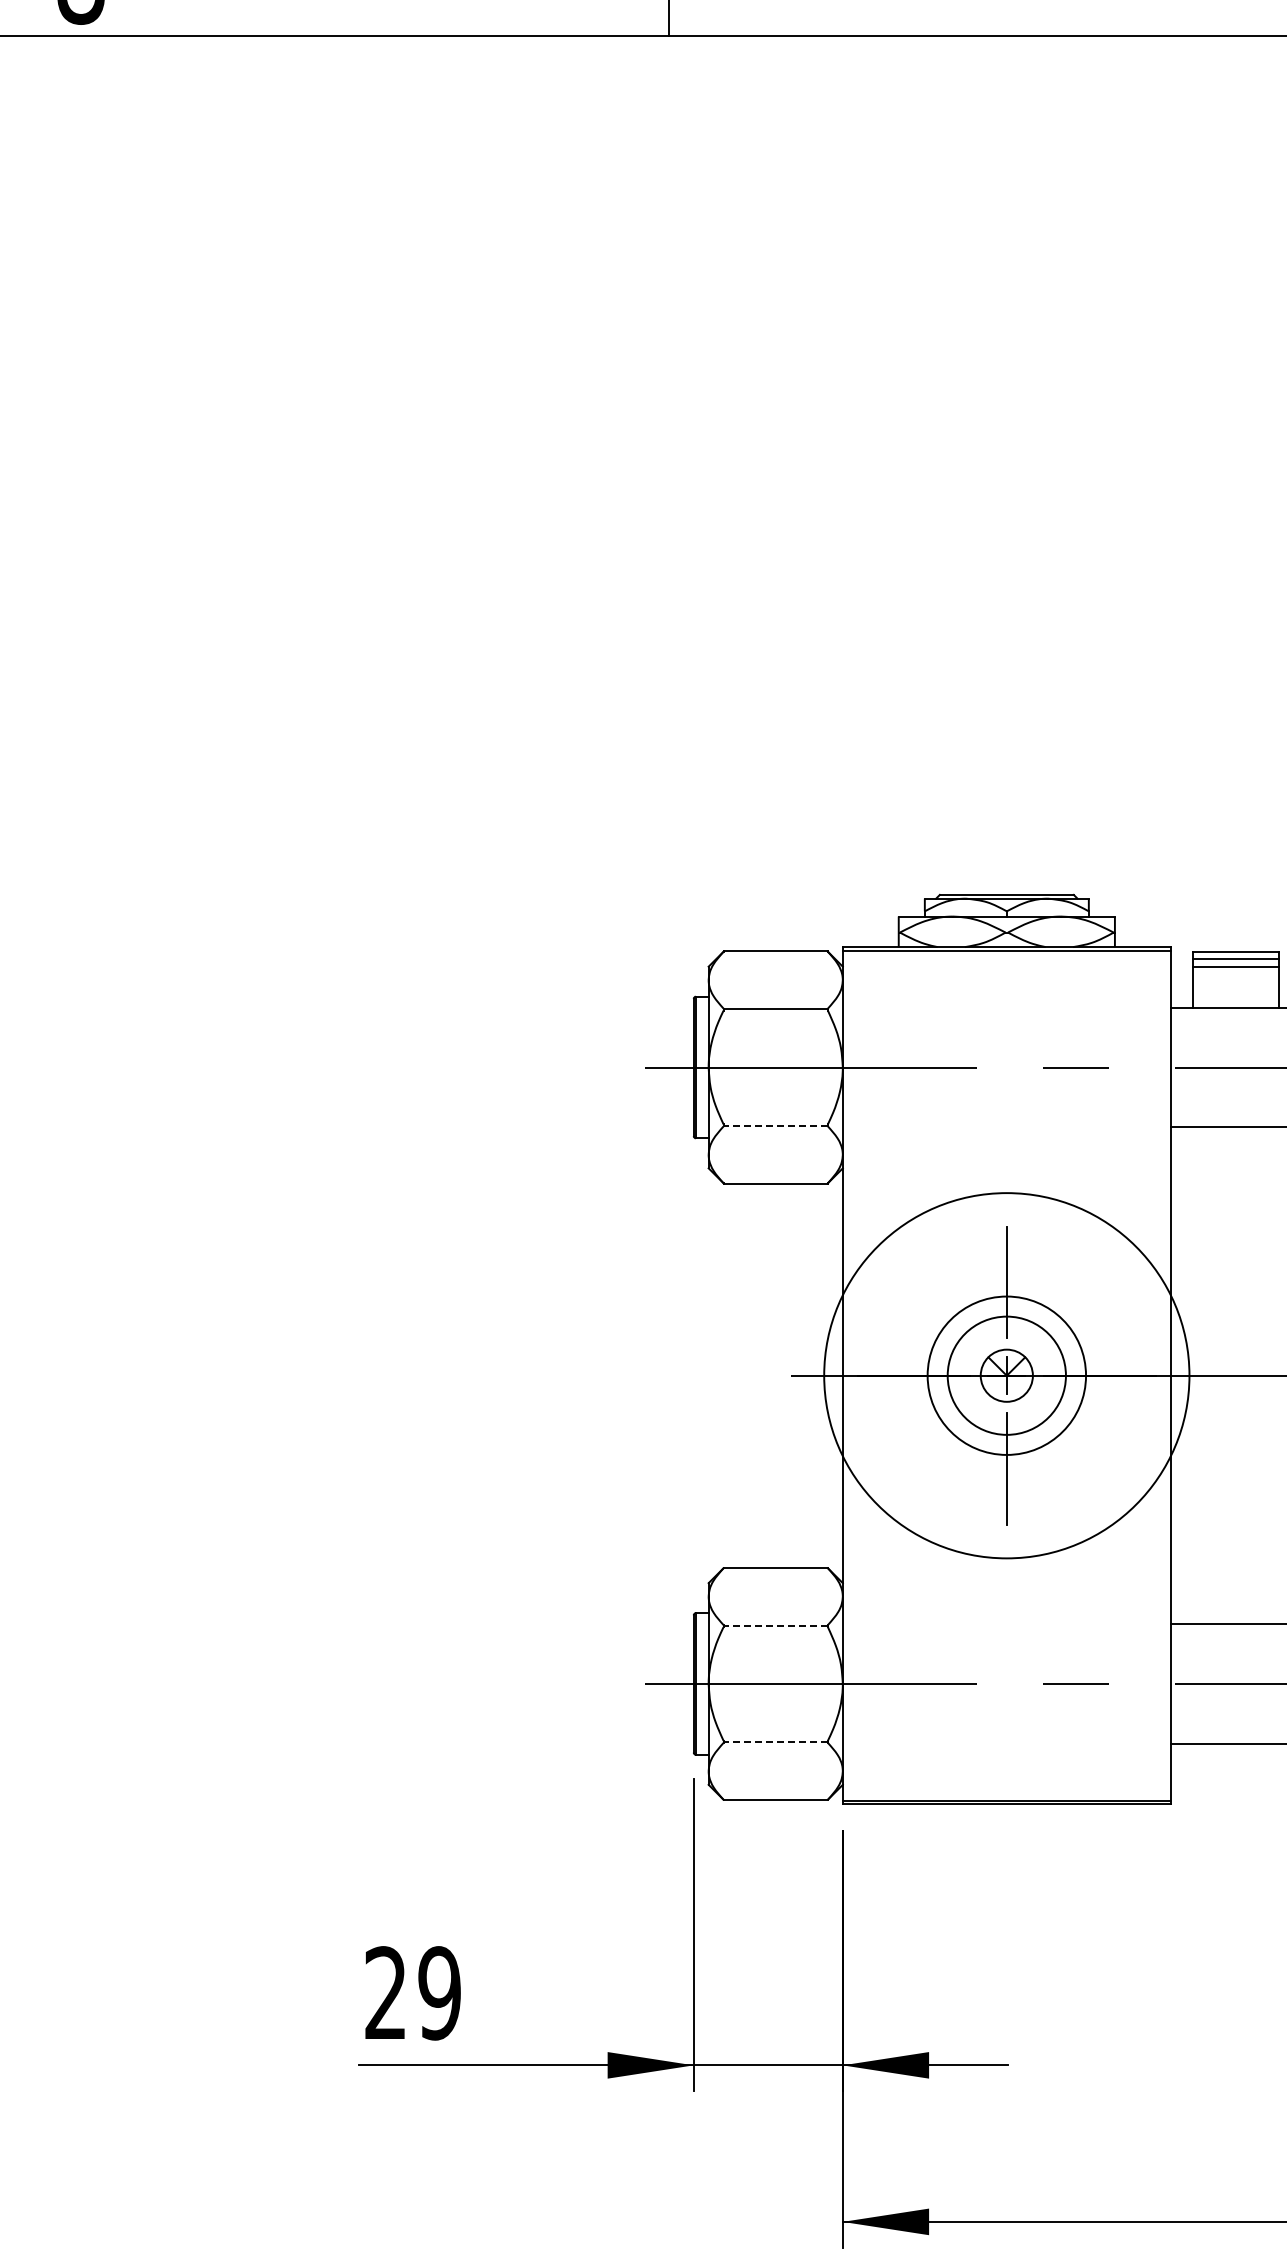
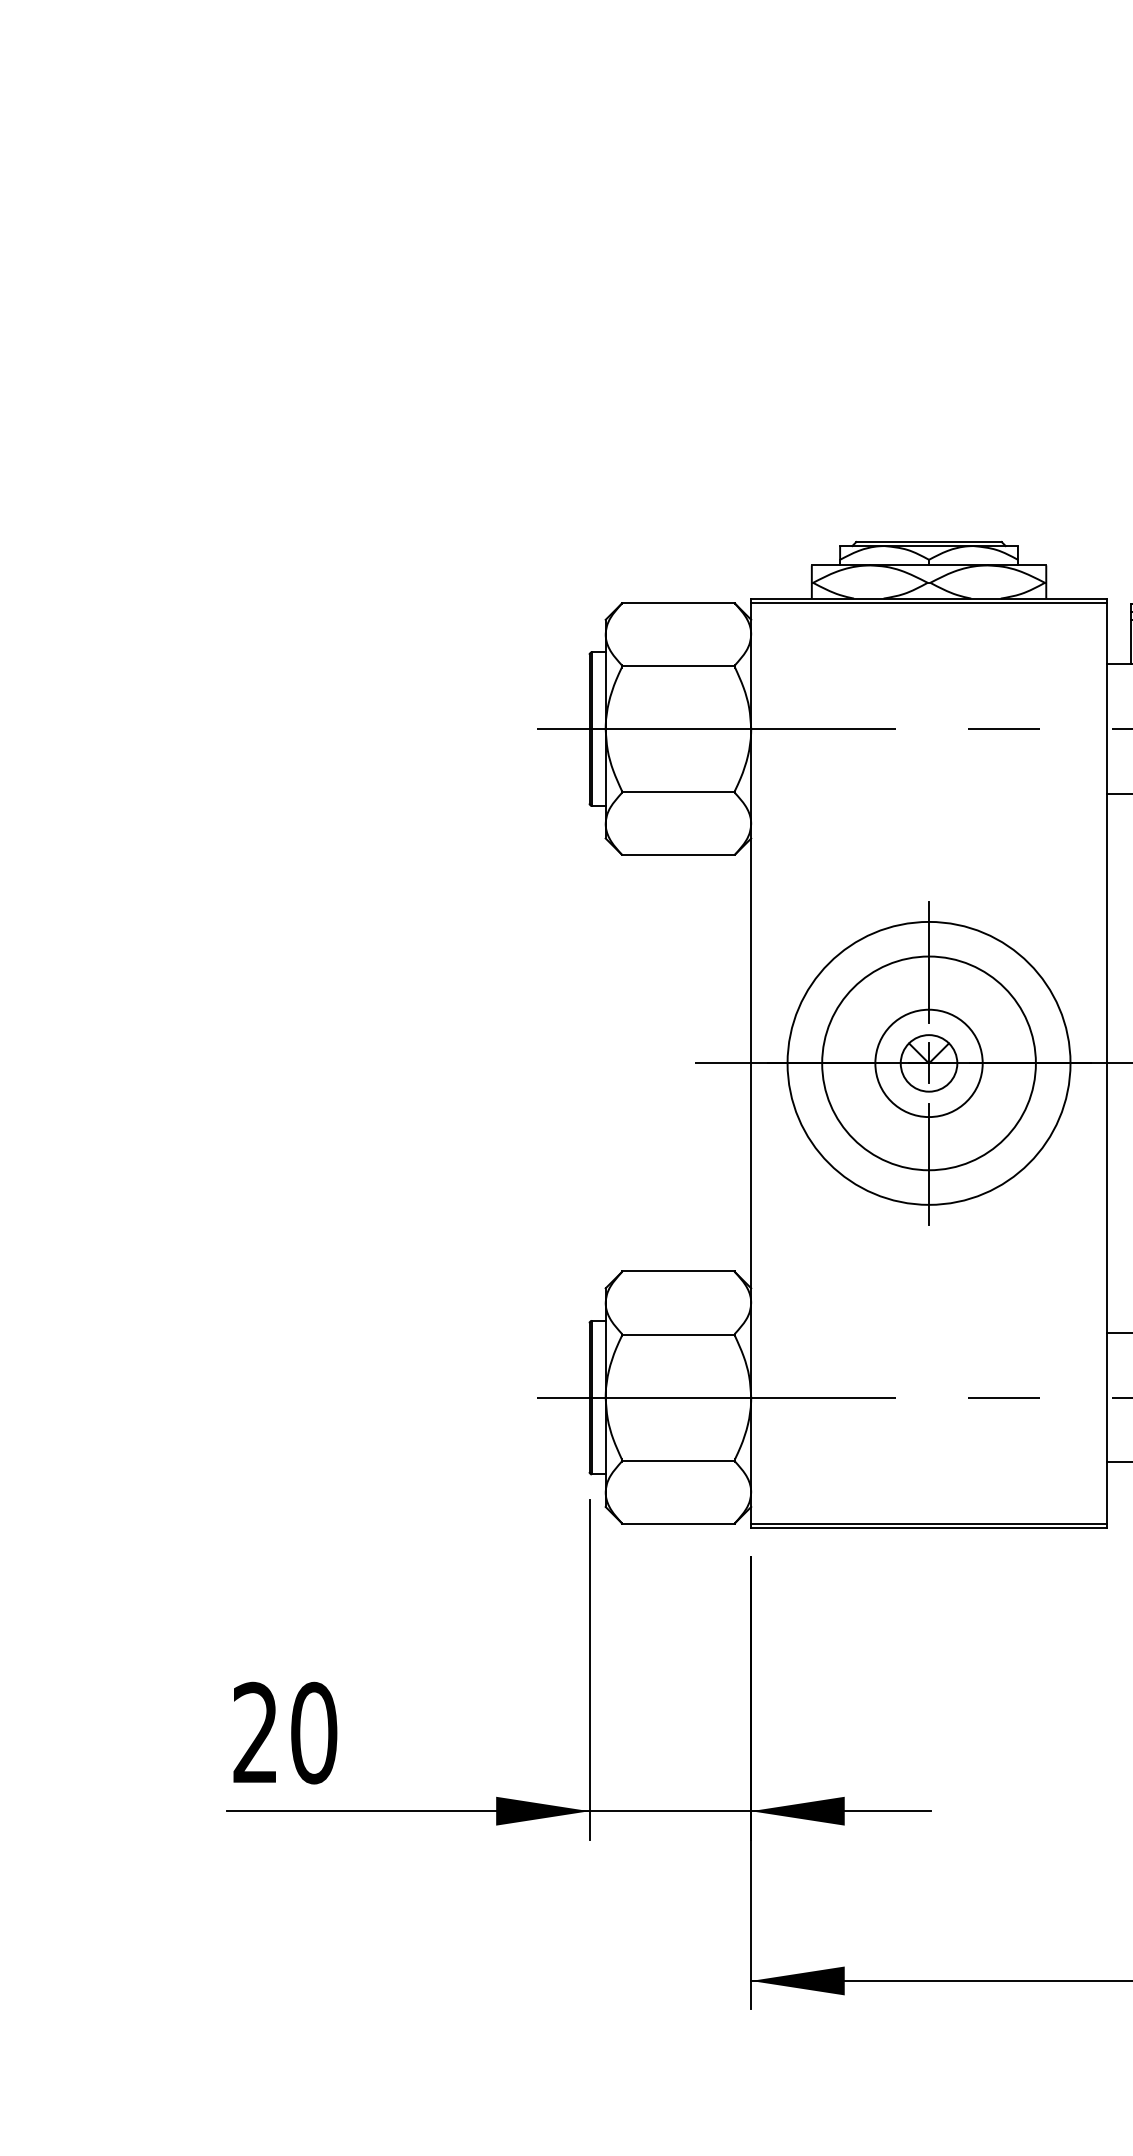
line: (775, 1125) -> (678, 792), dashed -> solid
circle: (1006, 1375) -> (928, 1063), size x0.62
circle: (1006, 1375) -> (928, 1063), size x0.71
circle: (1006, 1375) -> (928, 1063), size x1.67
line: (775, 1625) -> (678, 1334), dashed -> solid
line: (775, 1742) -> (678, 1461), dashed -> solid
text: (439, 1993) -> (313, 1733), 29 -> 20

